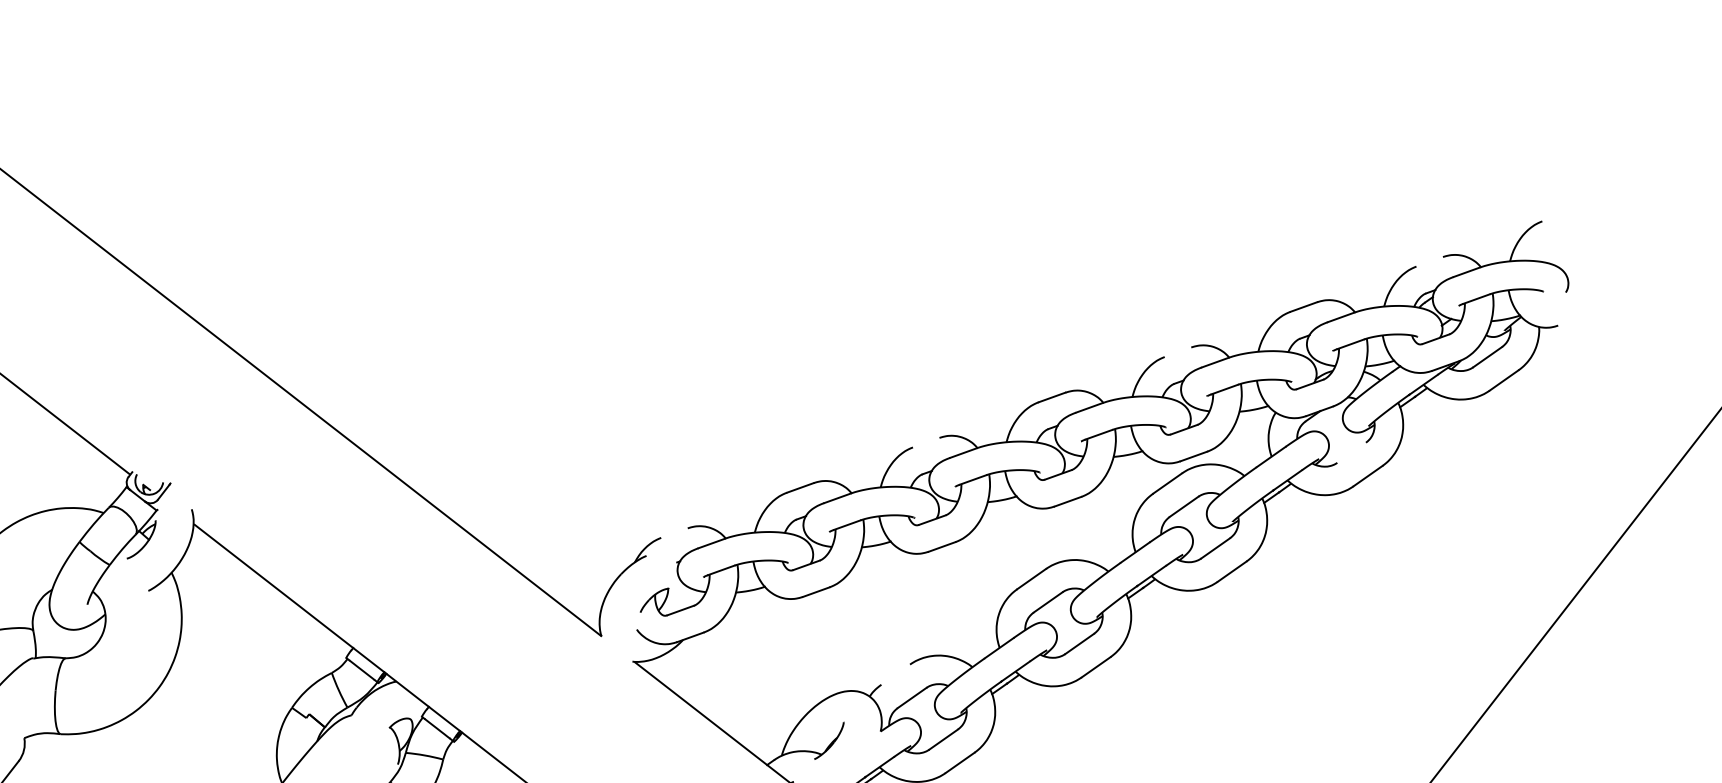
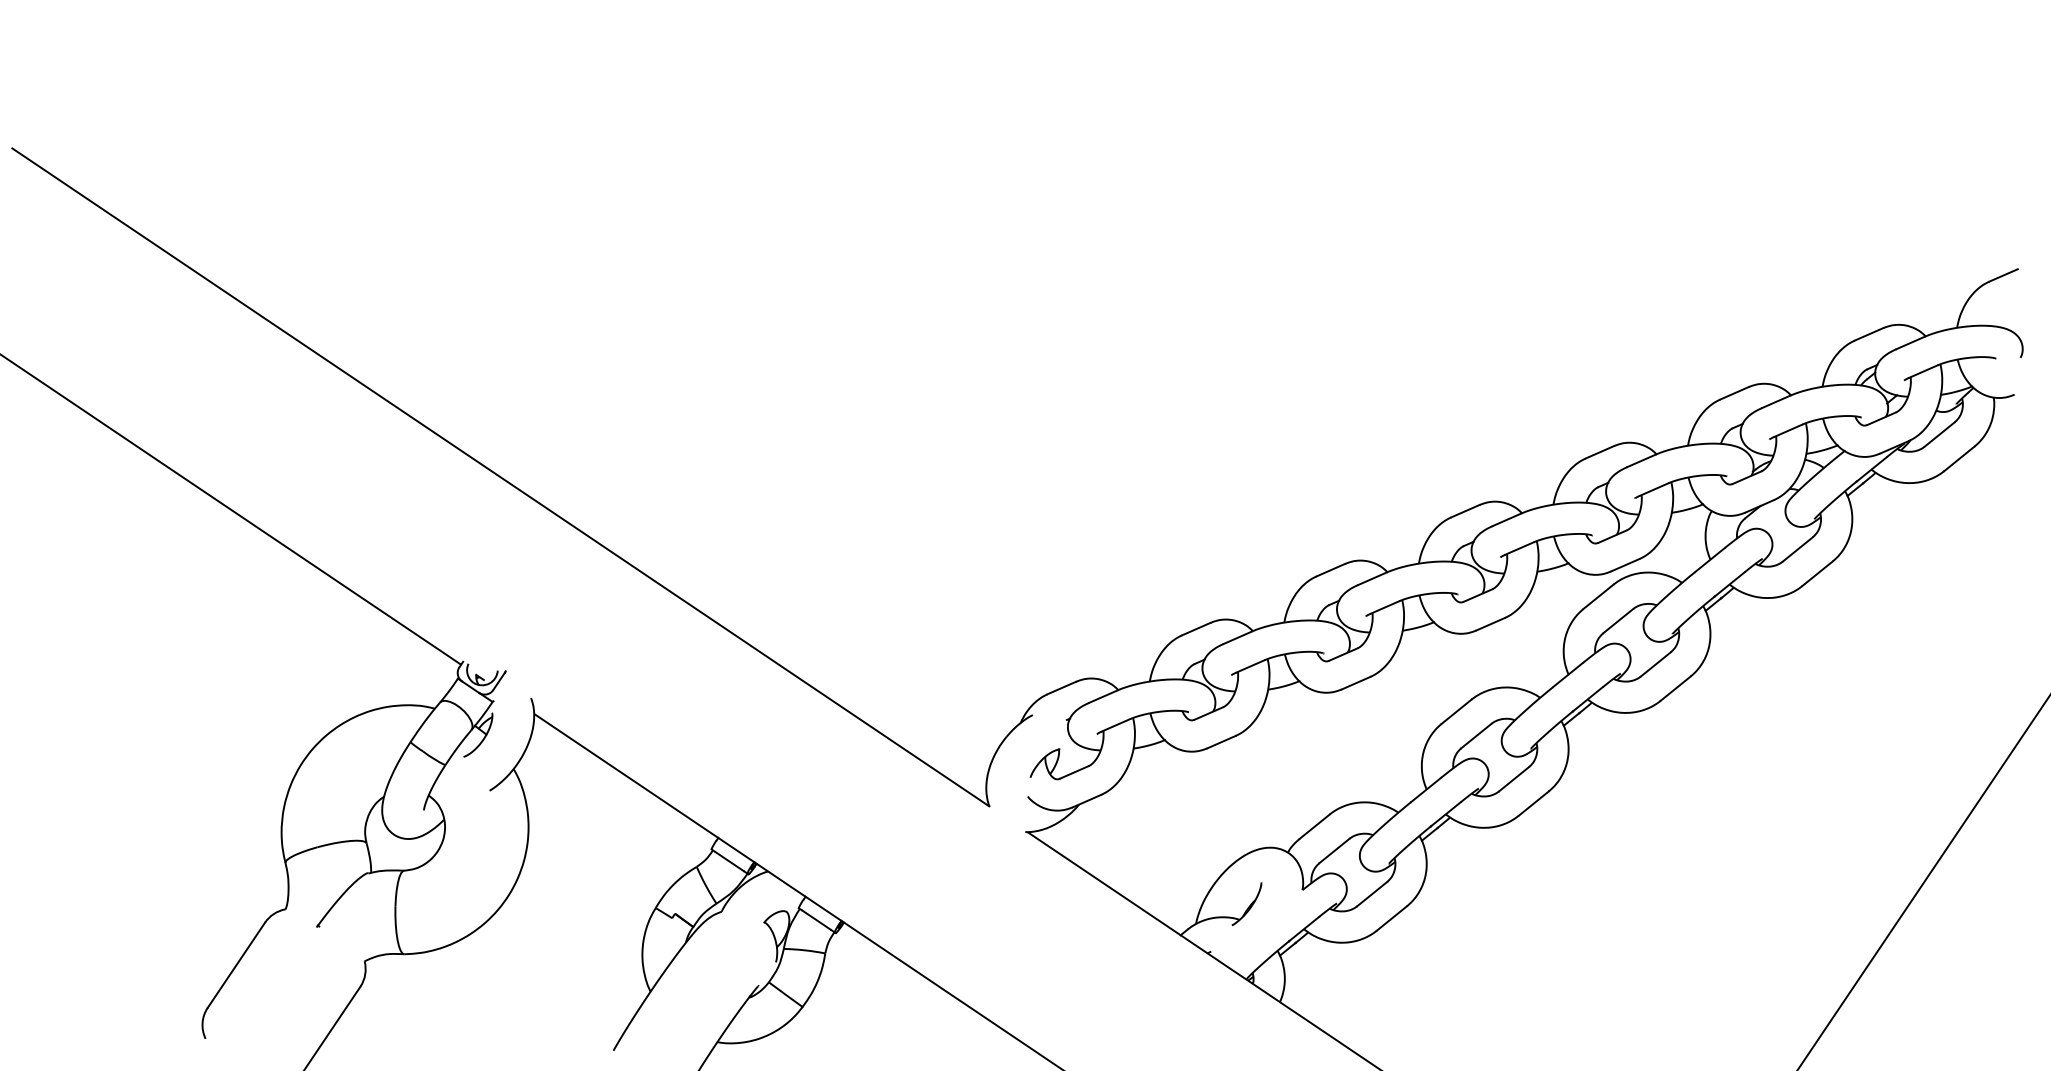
line: (1555, 216) -> (2003, 275), added
line: (1429, 261) -> (1868, 334), added
line: (1177, 352) -> (1599, 452), added
line: (925, 442) -> (1330, 569), added
line: (1351, 452) -> (1797, 549), added
line: (674, 532) -> (1061, 687), added
line: (895, 674) -> (1314, 826), added

